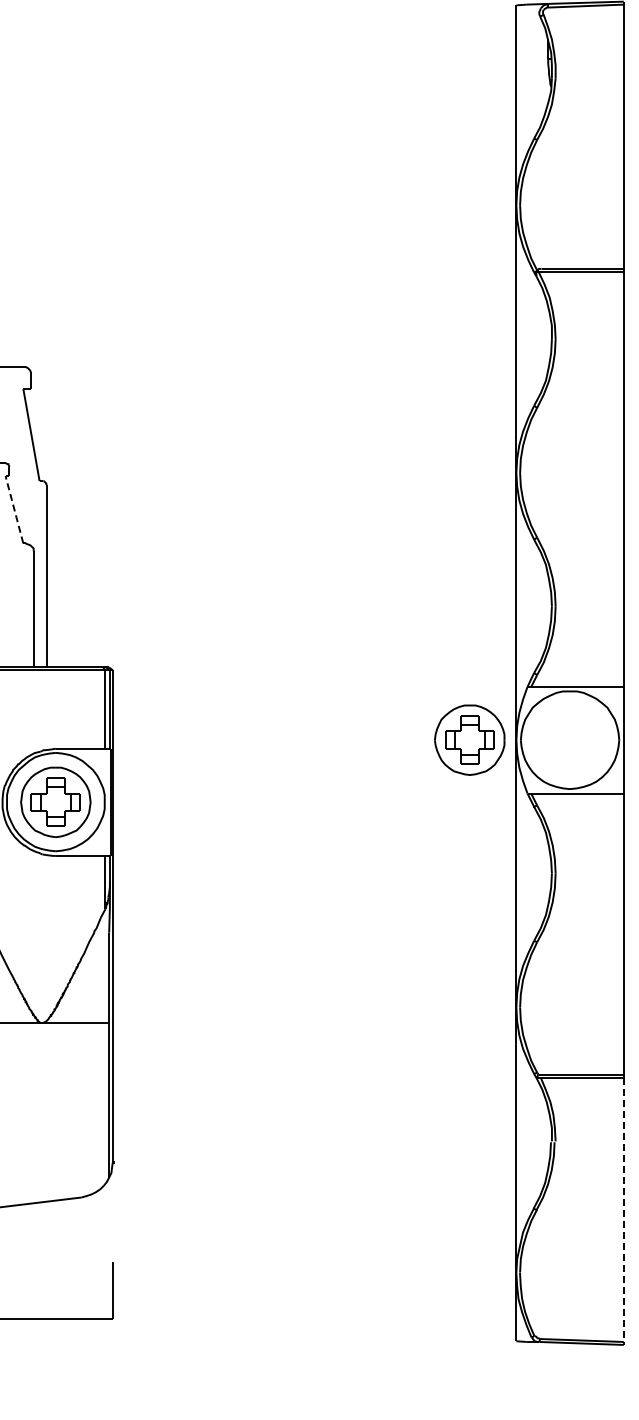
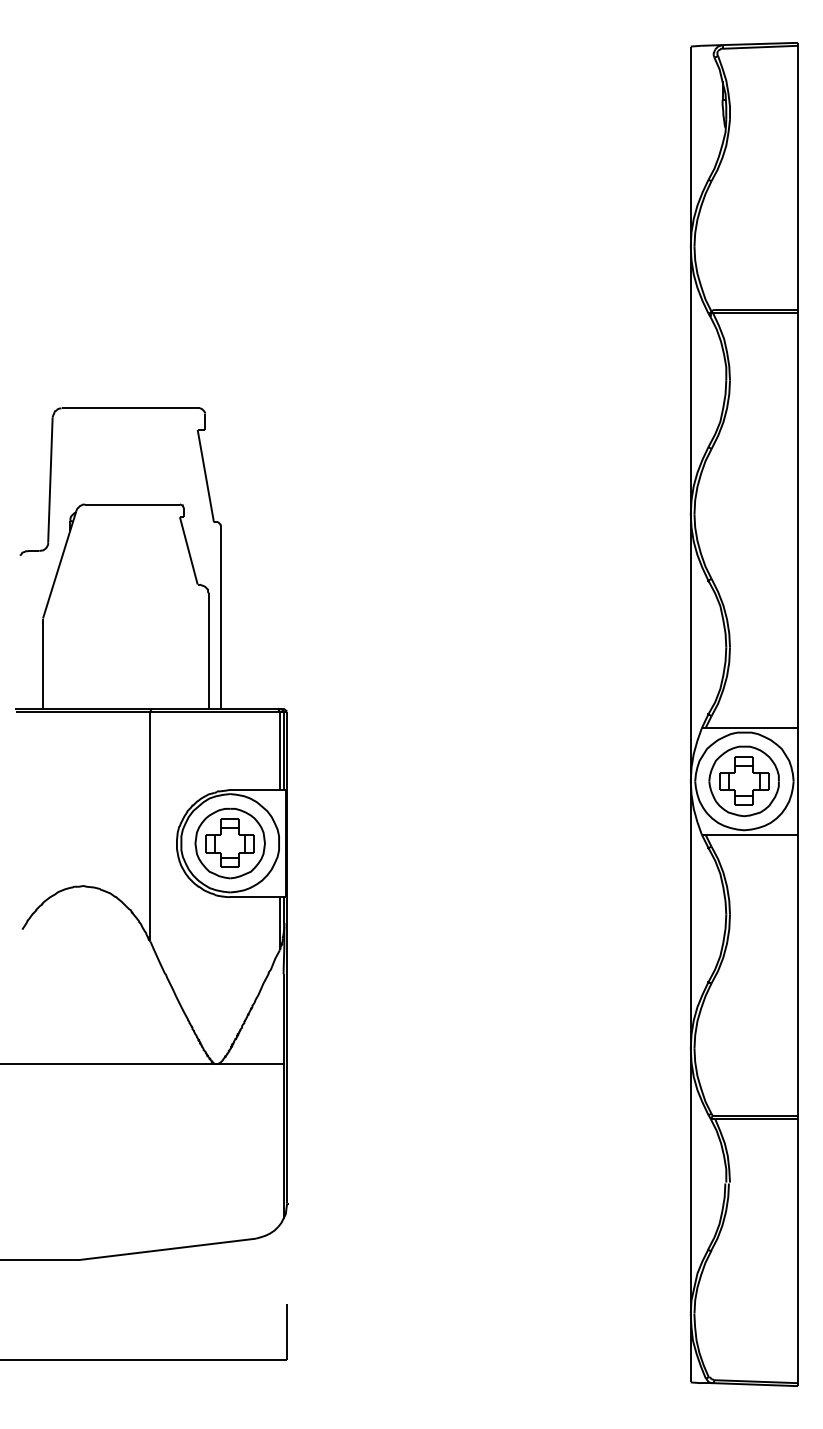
line: (14, 509) -> (188, 550), dashed -> solid
part: (469, 740) -> (743, 781), moved
line: (624, 1210) -> (798, 1251), dashed -> solid

